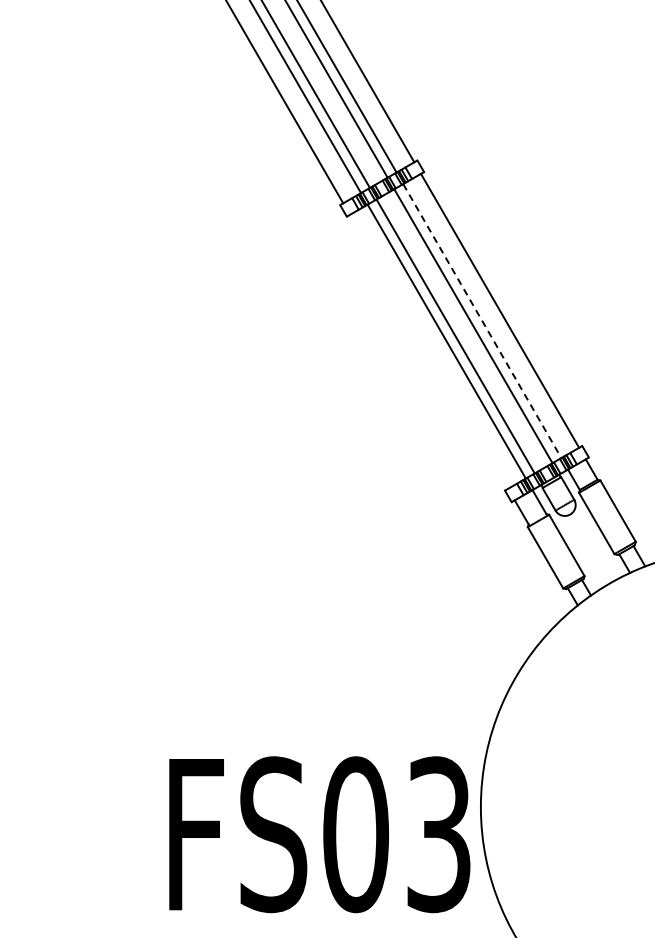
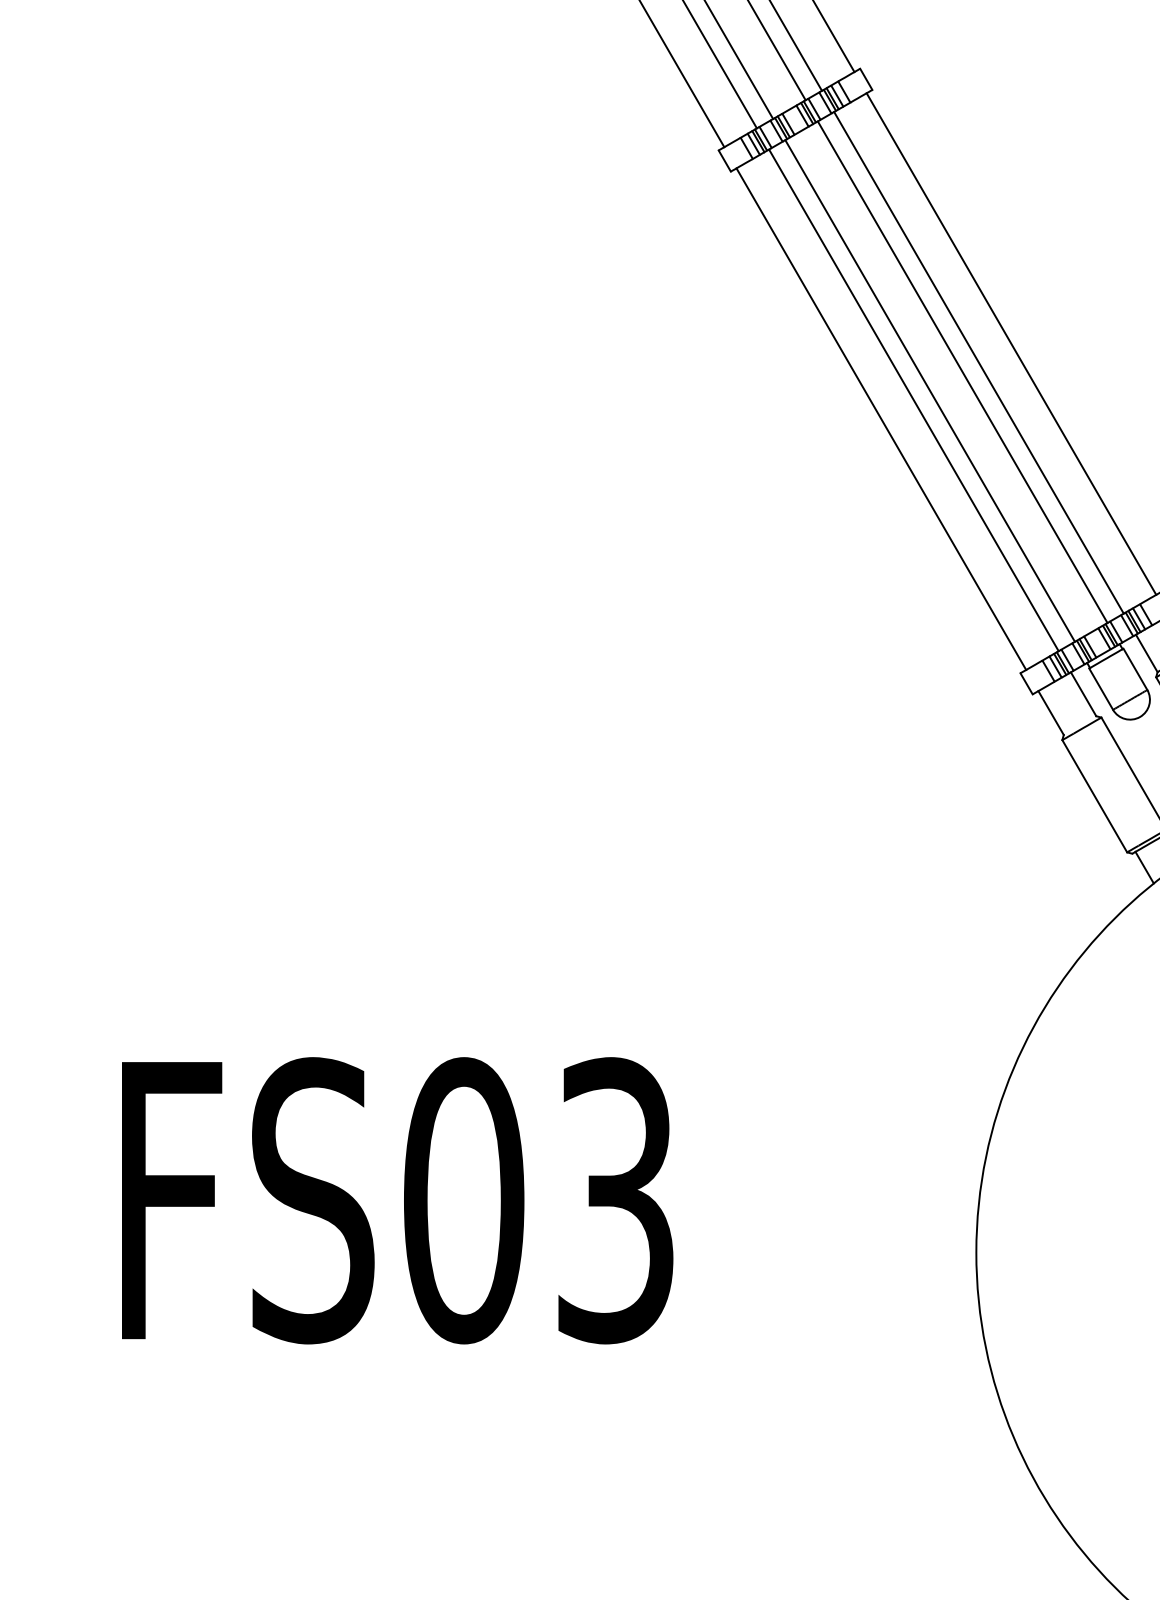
line: (482, 321) -> (979, 363), dashed -> solid
line: (428, 351) -> (880, 418), added
text: (319, 834) -> (397, 1200), moved

